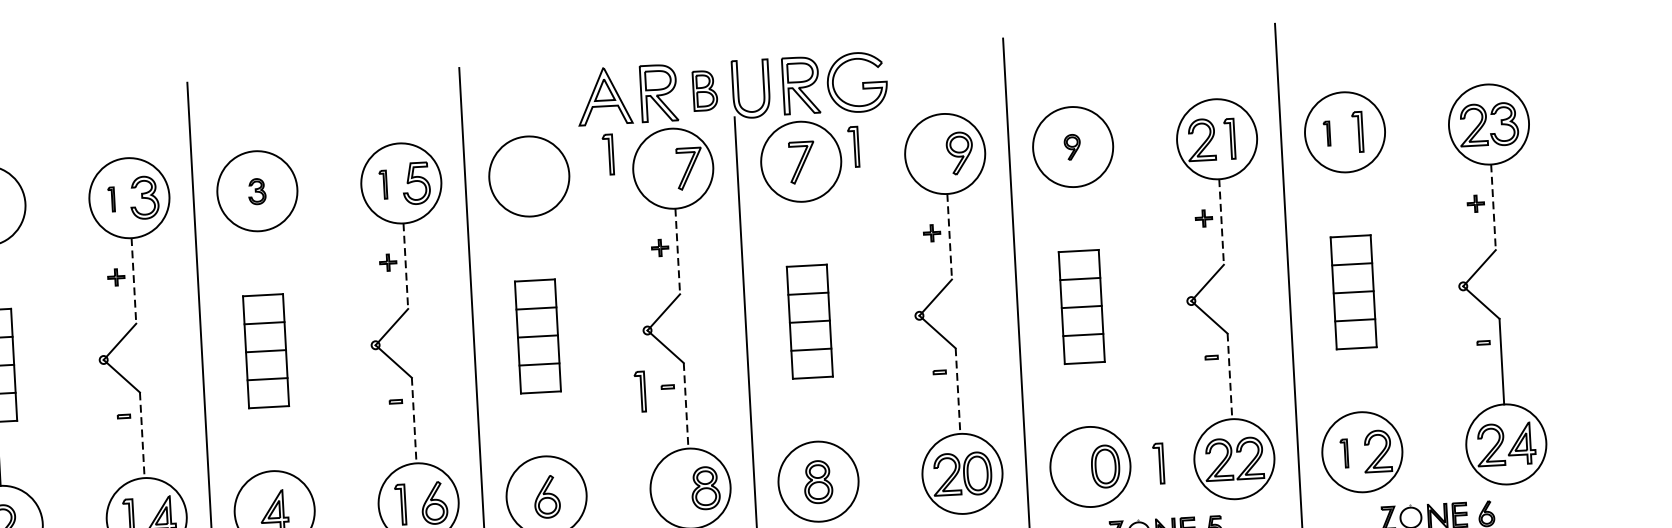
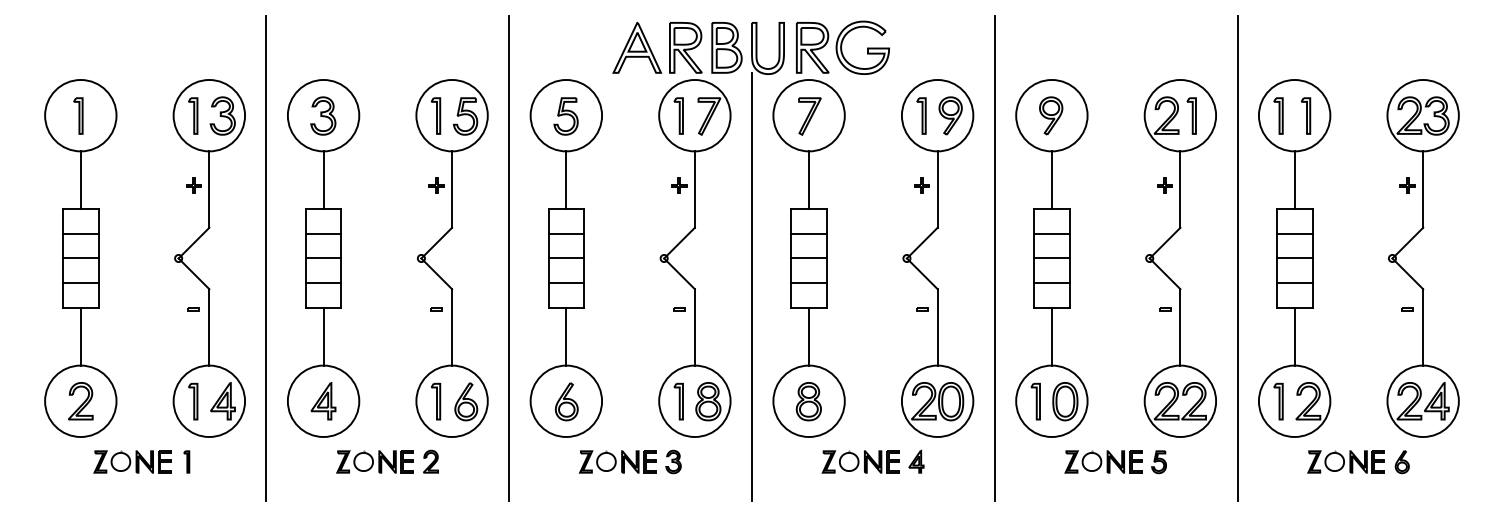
part: (704, 90) -> (726, 47), size x1.43
part: (1326, 133) -> (1278, 115), size x1.67
part: (853, 146) -> (921, 115), moved
part: (1072, 146) -> (1051, 115), size x1.67
part: (608, 154) -> (678, 115), moved
part: (528, 177) -> (565, 116), added
part: (382, 184) -> (435, 115), size x1.43
part: (257, 191) -> (323, 115), size x1.67
part: (111, 198) -> (193, 115), size x1.67
line: (1348, 203) -> (1294, 179), added
line: (1493, 208) -> (1423, 190), dashed -> solid
line: (1076, 218) -> (1051, 179), added
line: (1221, 223) -> (1180, 190), dashed -> solid
line: (805, 233) -> (809, 179), added
line: (949, 237) -> (937, 190), dashed -> solid
line: (533, 247) -> (566, 179), added
line: (677, 252) -> (694, 190), dashed -> solid
line: (261, 262) -> (323, 179), added
line: (406, 267) -> (452, 190), dashed -> solid
line: (134, 281) -> (209, 190), dashed -> solid
line: (1230, 376) -> (1180, 327), dashed -> solid
line: (1358, 379) -> (1294, 336), added
part: (639, 391) -> (678, 401), moved
line: (957, 391) -> (937, 327), dashed -> solid
line: (1086, 394) -> (1051, 336), added
line: (685, 405) -> (694, 327), dashed -> solid
line: (815, 409) -> (809, 336), added
line: (414, 420) -> (452, 327), dashed -> solid
line: (542, 423) -> (566, 336), added
line: (142, 435) -> (209, 327), dashed -> solid
line: (270, 438) -> (323, 336), added
part: (1344, 453) -> (1278, 401), size x1.43
part: (1158, 463) -> (1035, 401), moved

